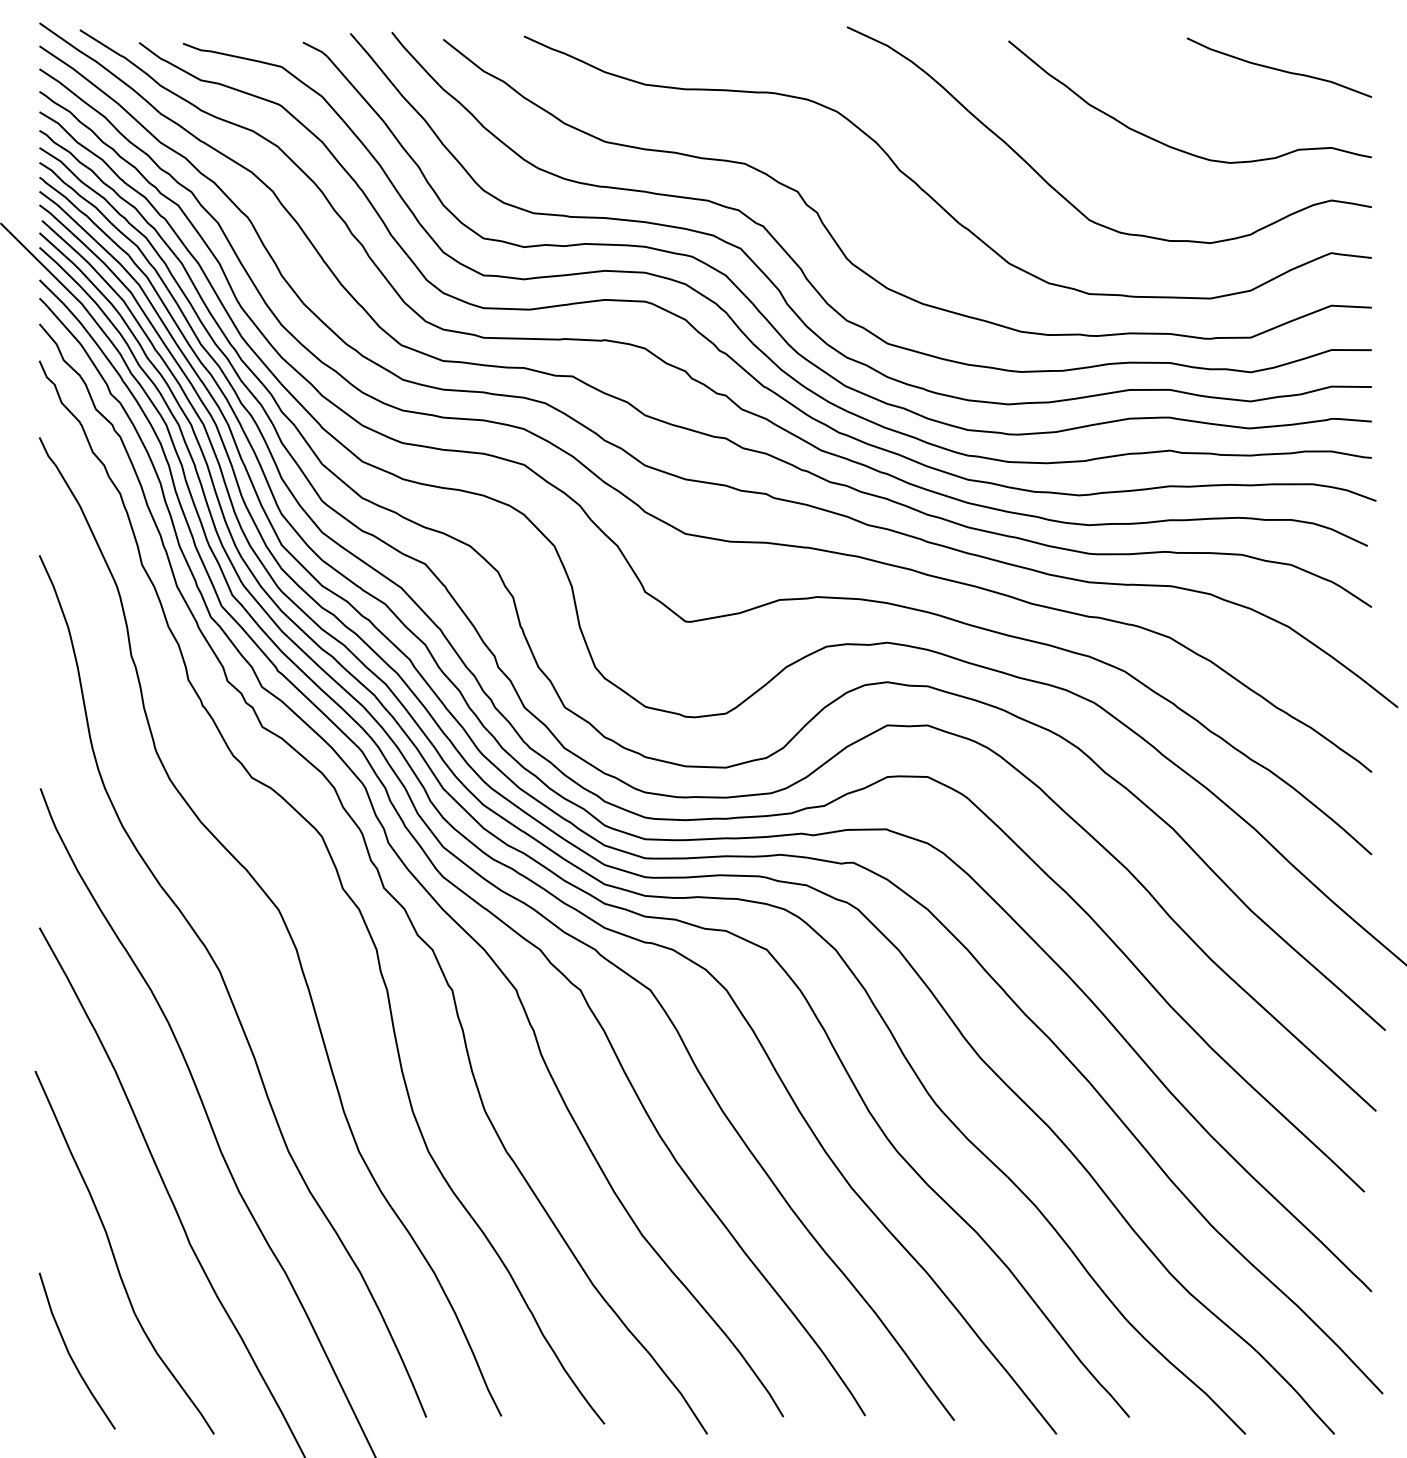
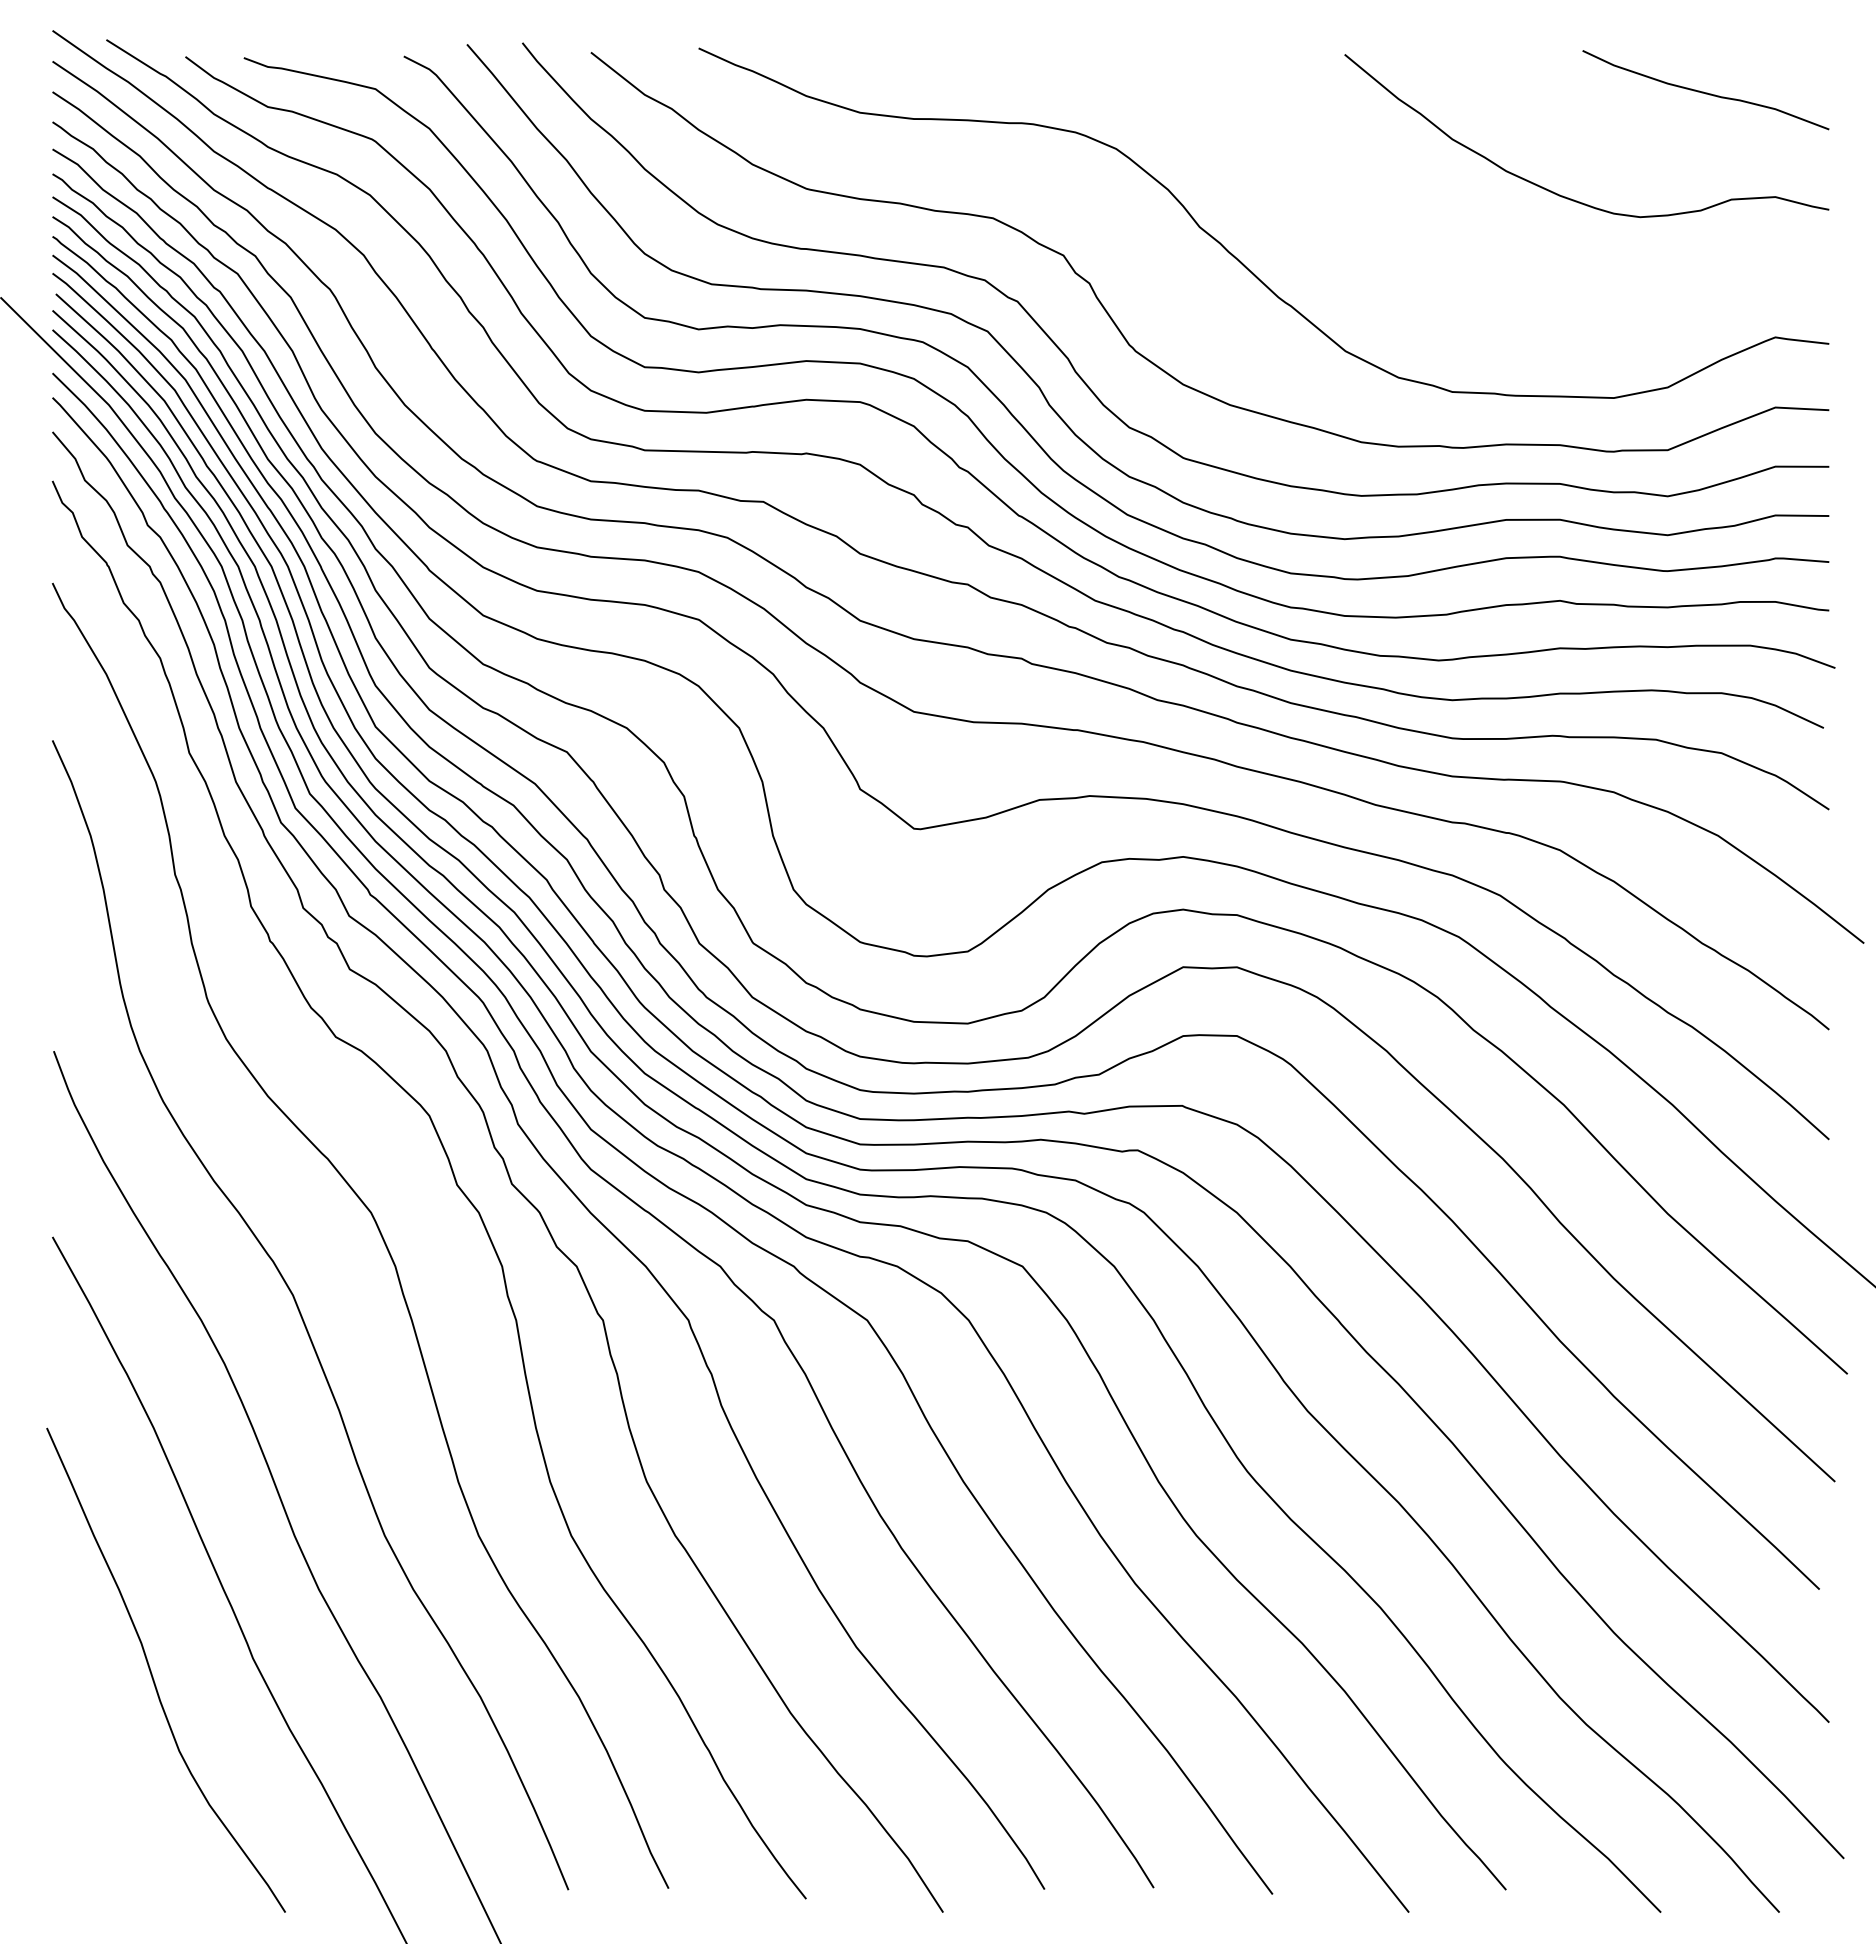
curve: (1058, 191) -> (1411, 255), removed
curve: (70, 1354) -> (93, 1805), removed

